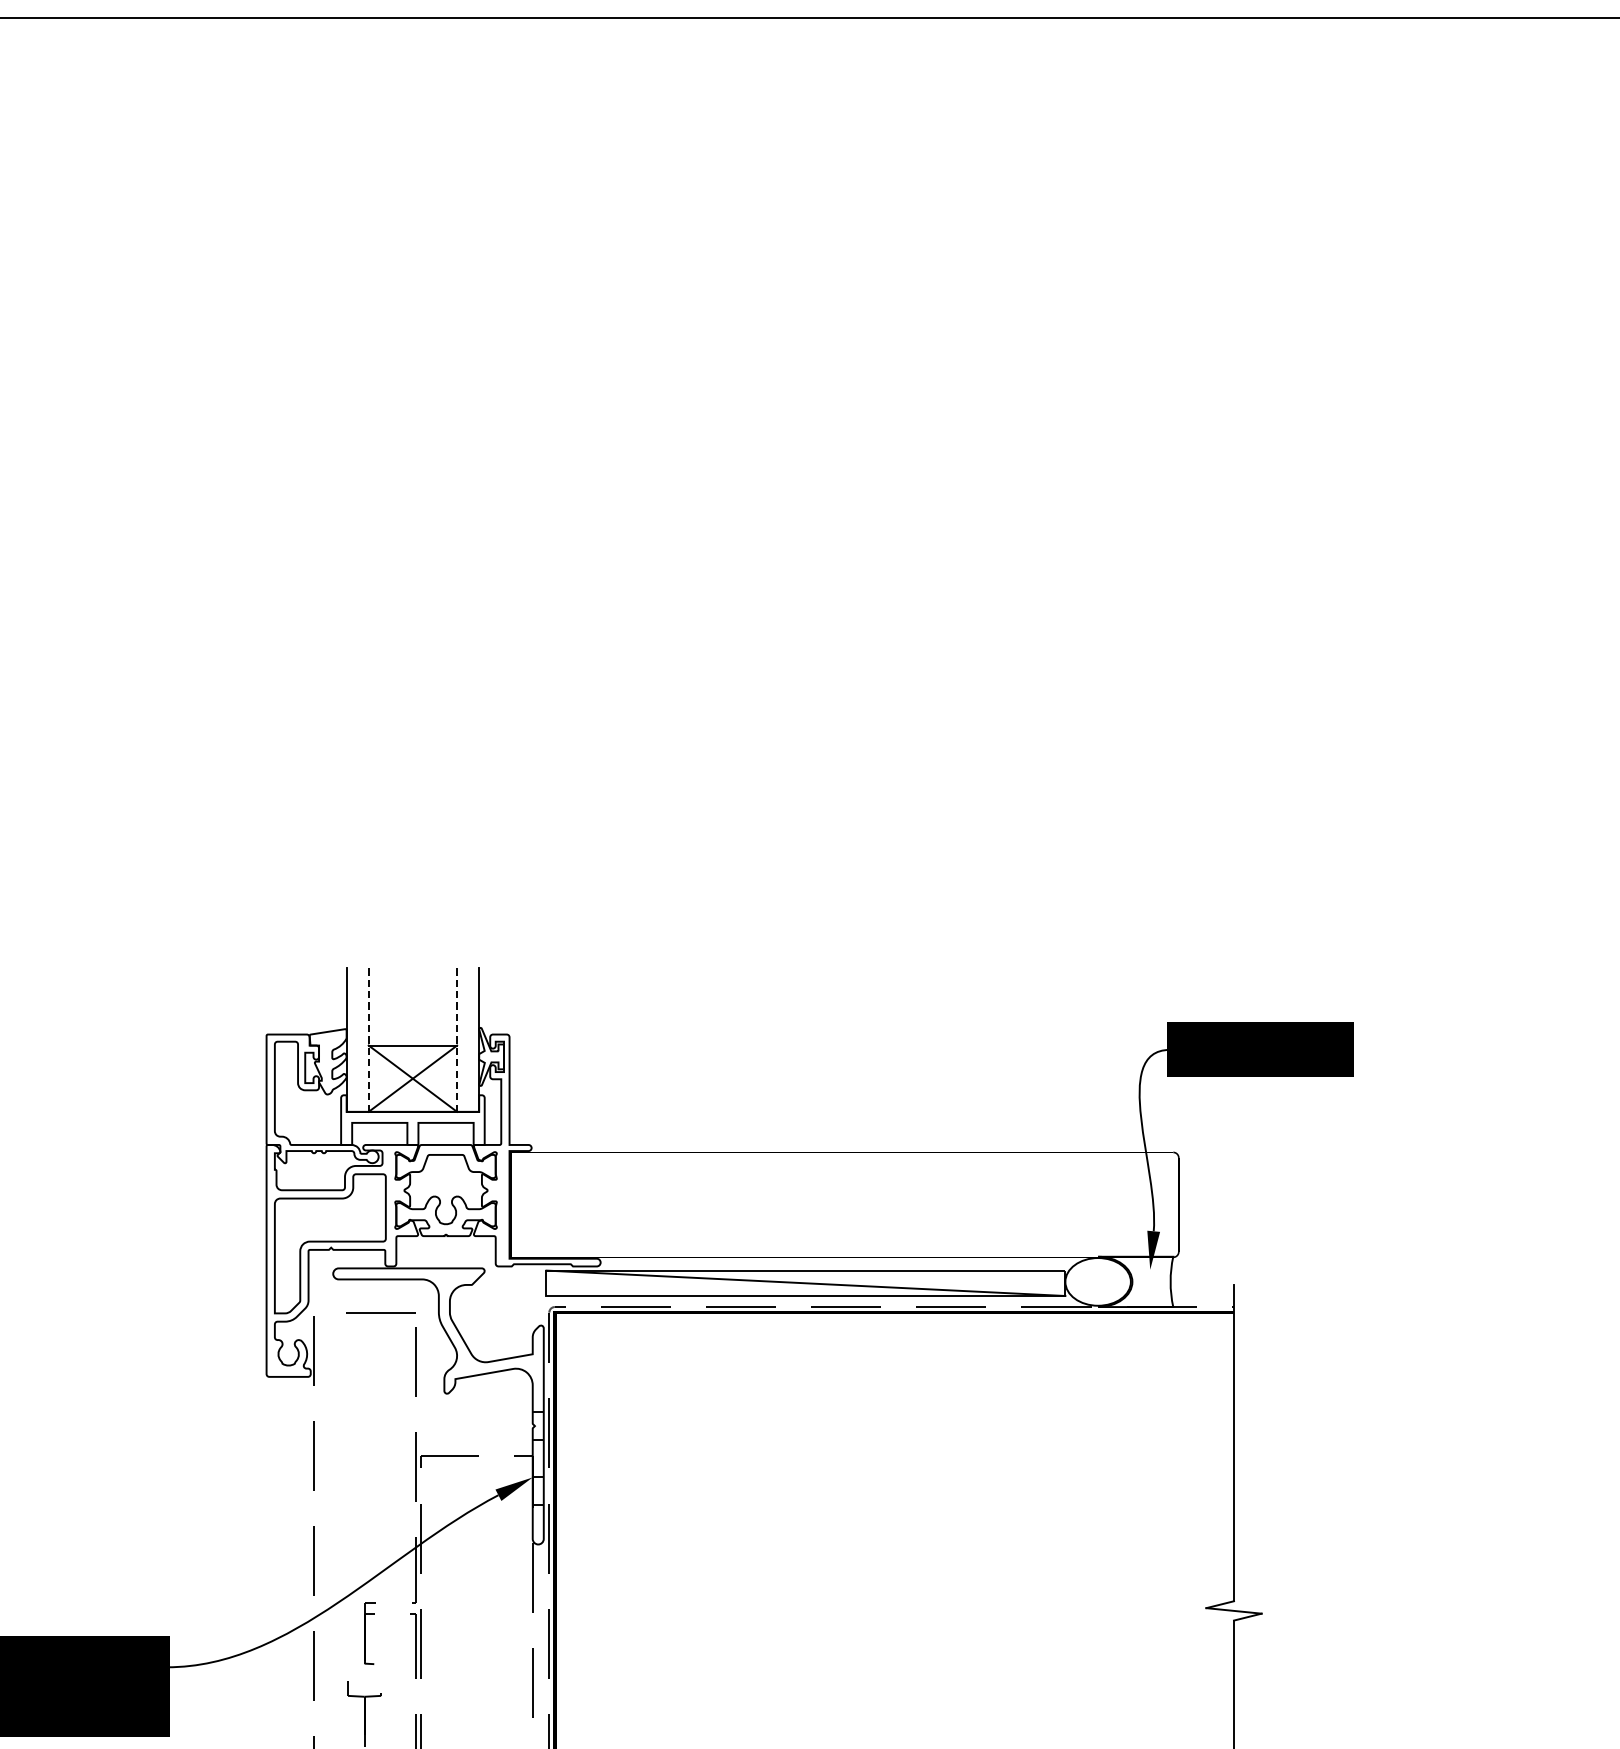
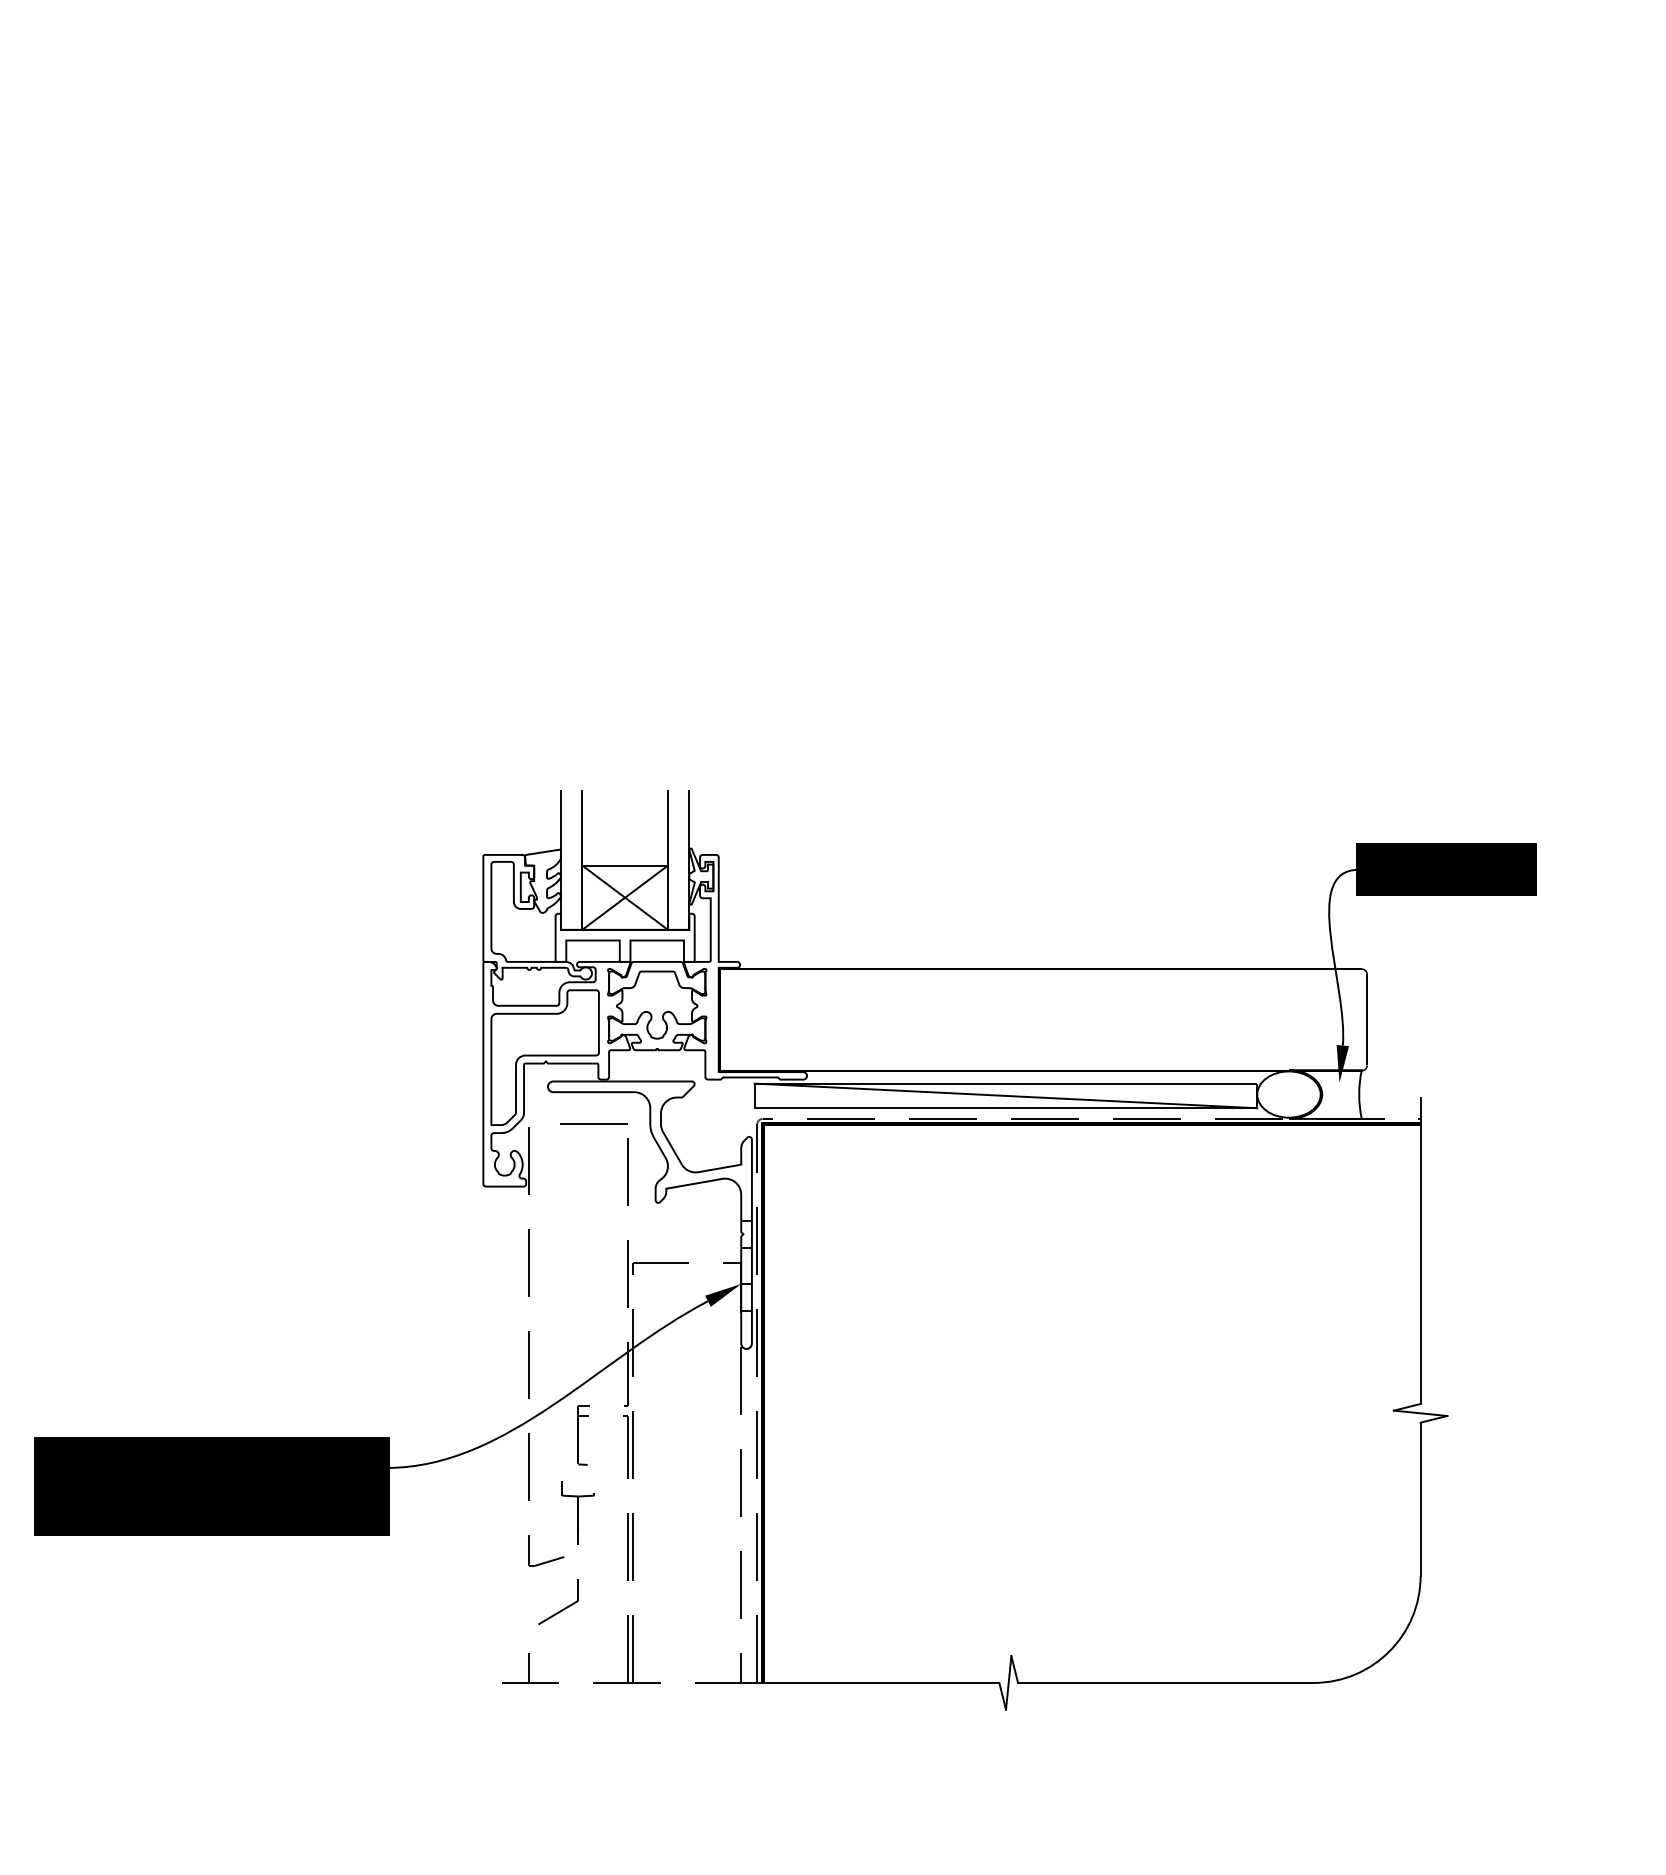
line: (368, 1040) -> (582, 860), dashed -> solid
line: (456, 1040) -> (667, 860), dashed -> solid

